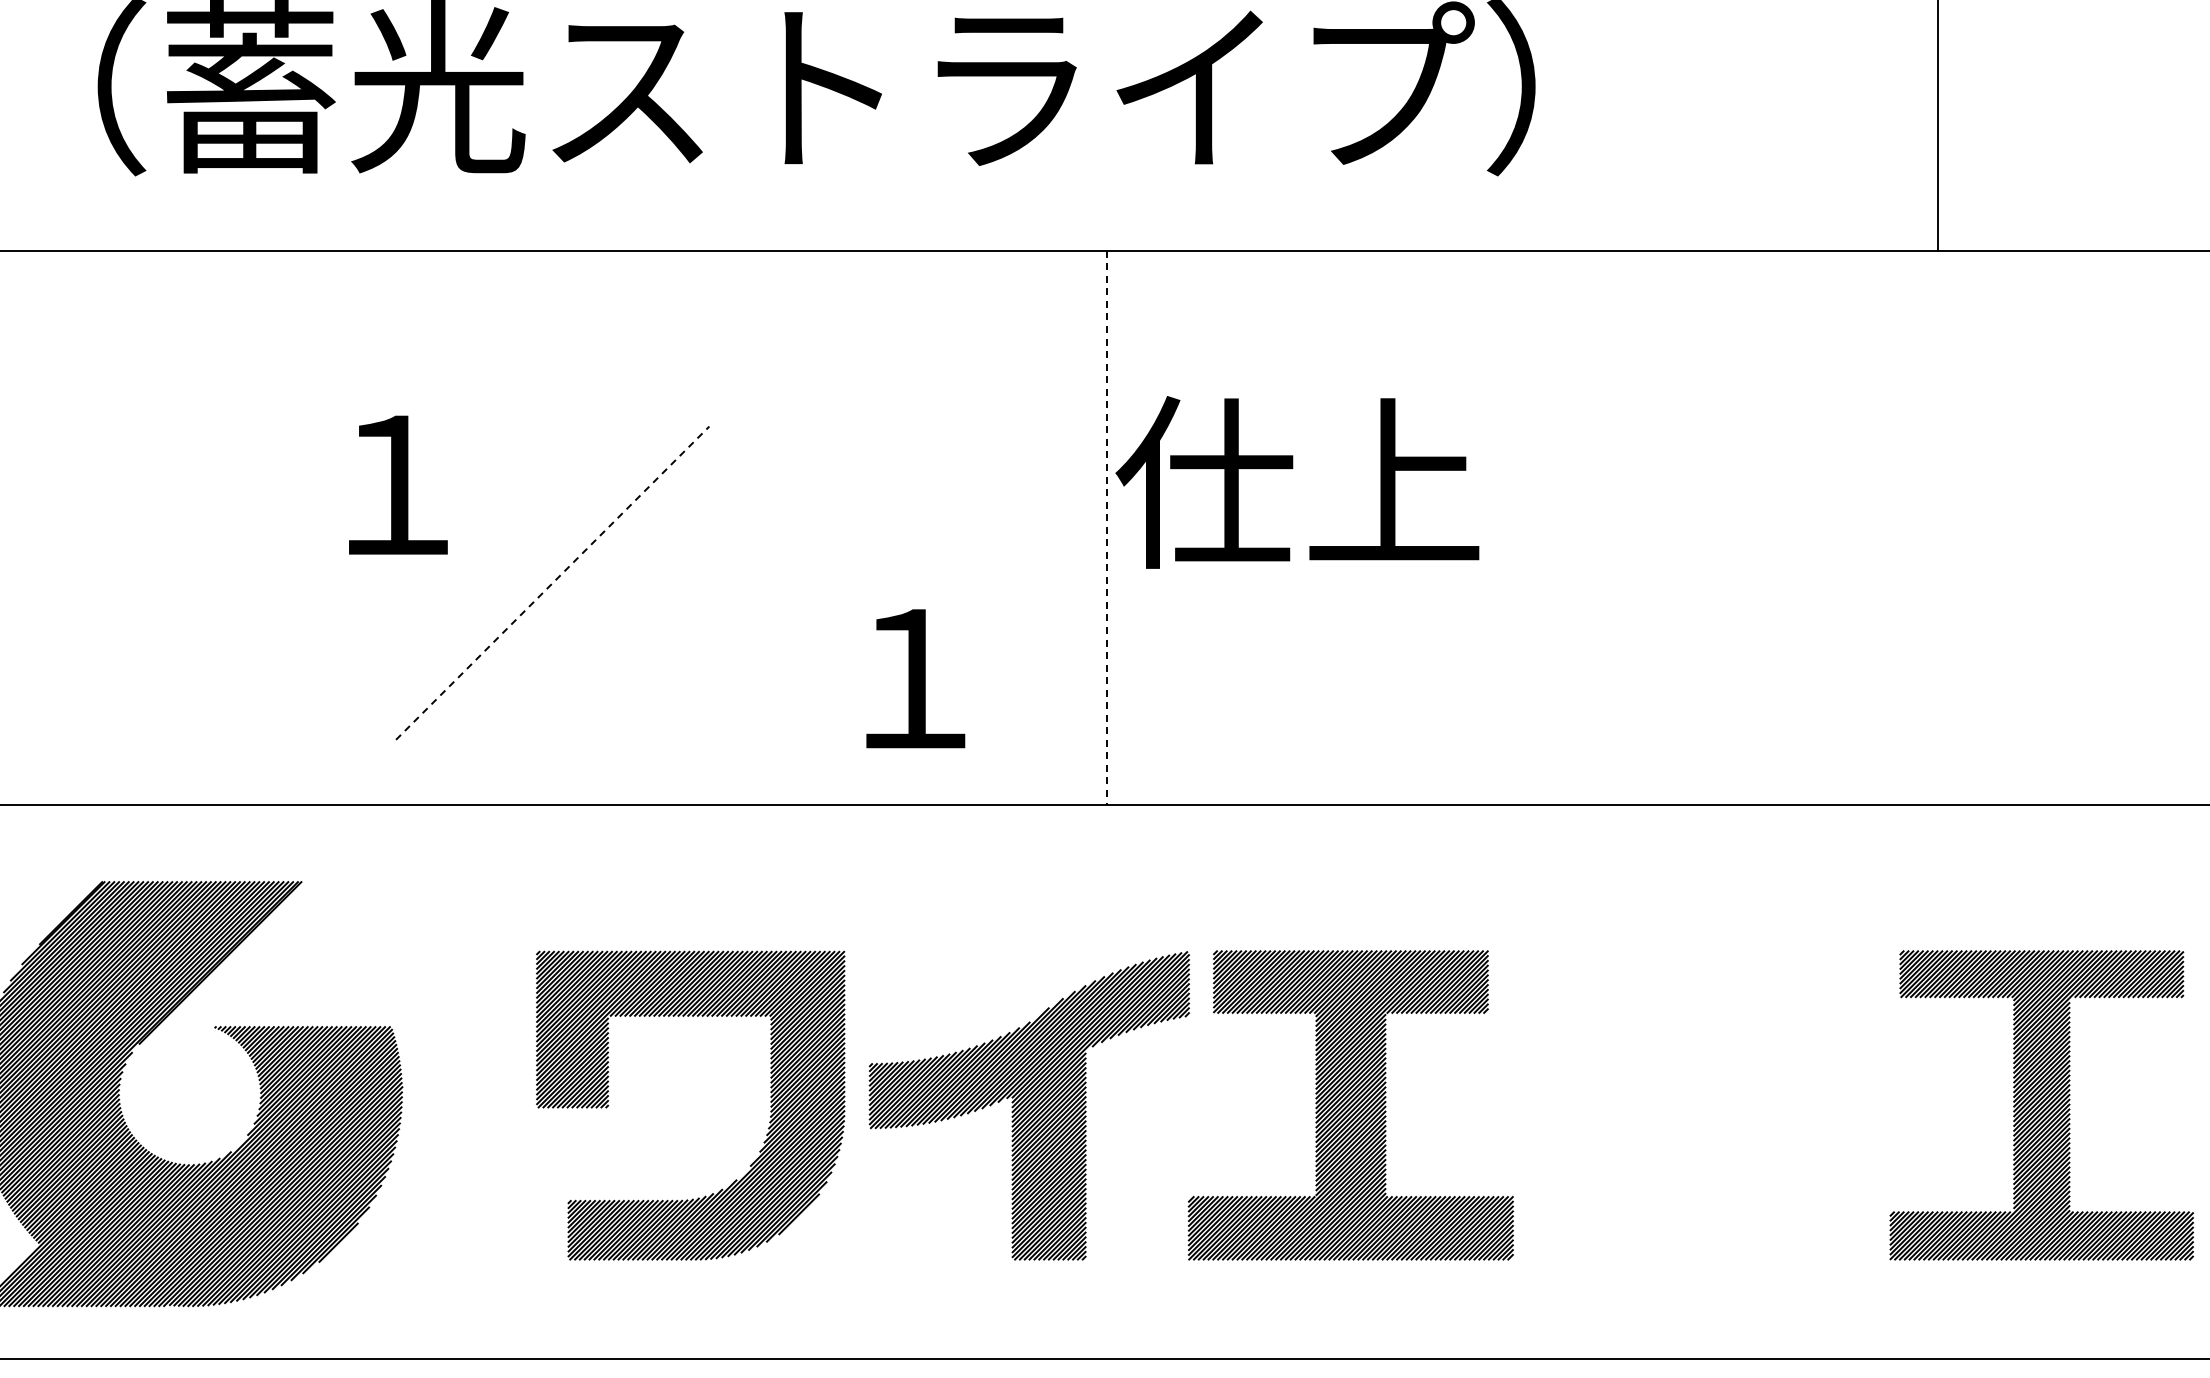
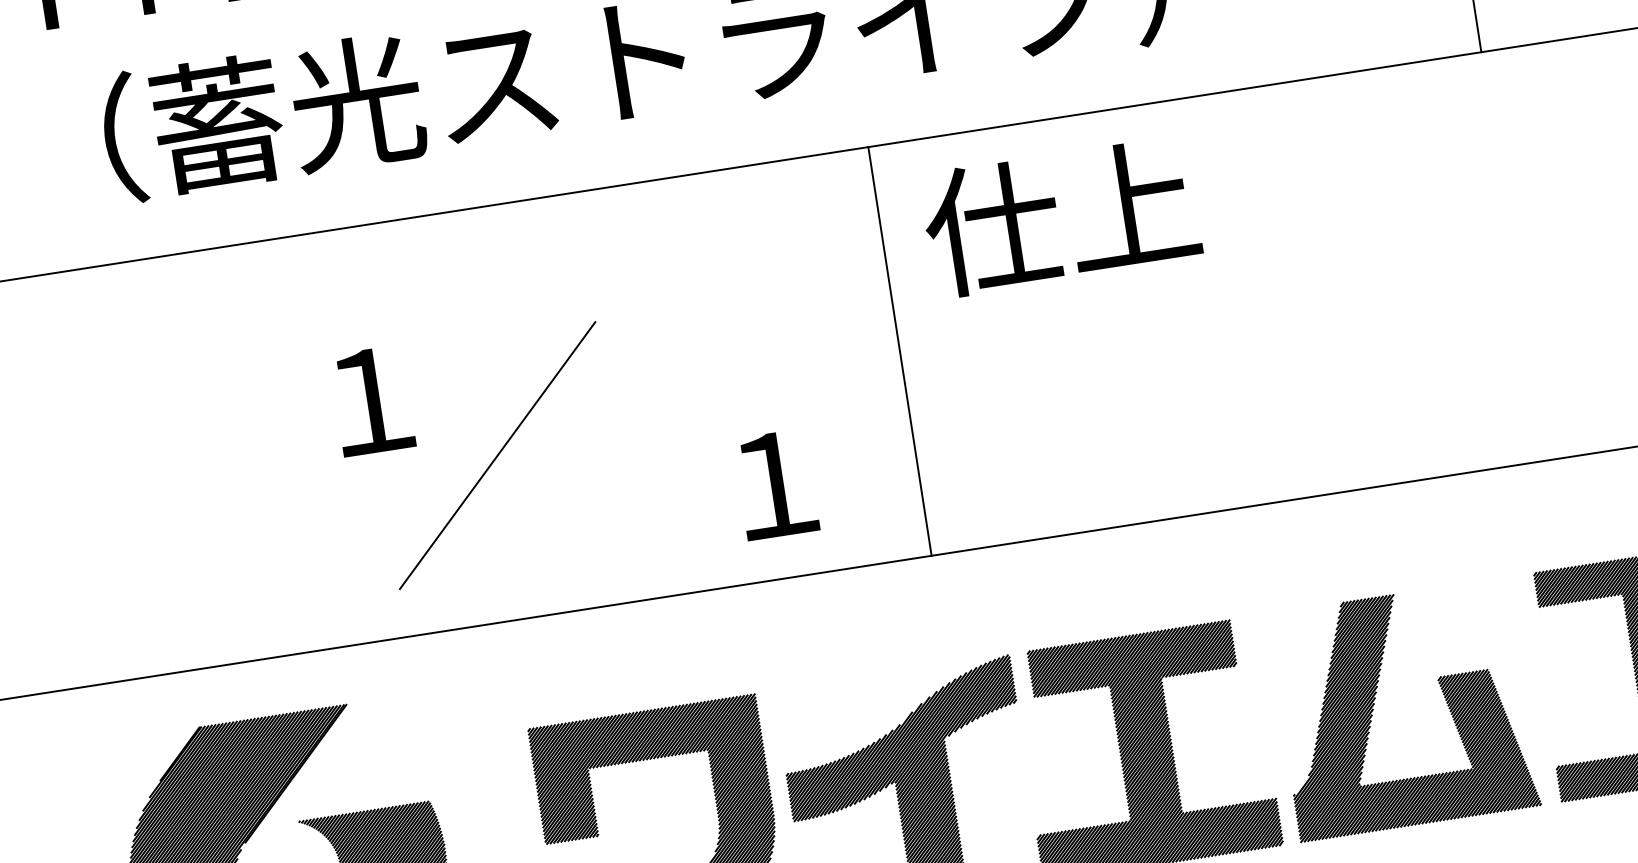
text: (1297, 482) -> (1061, 216), moved
line: (1106, 527) -> (899, 351), dashed -> solid
line: (552, 583) -> (497, 455), dashed -> solid
part: (1662, 1092) -> (1374, 704), added

